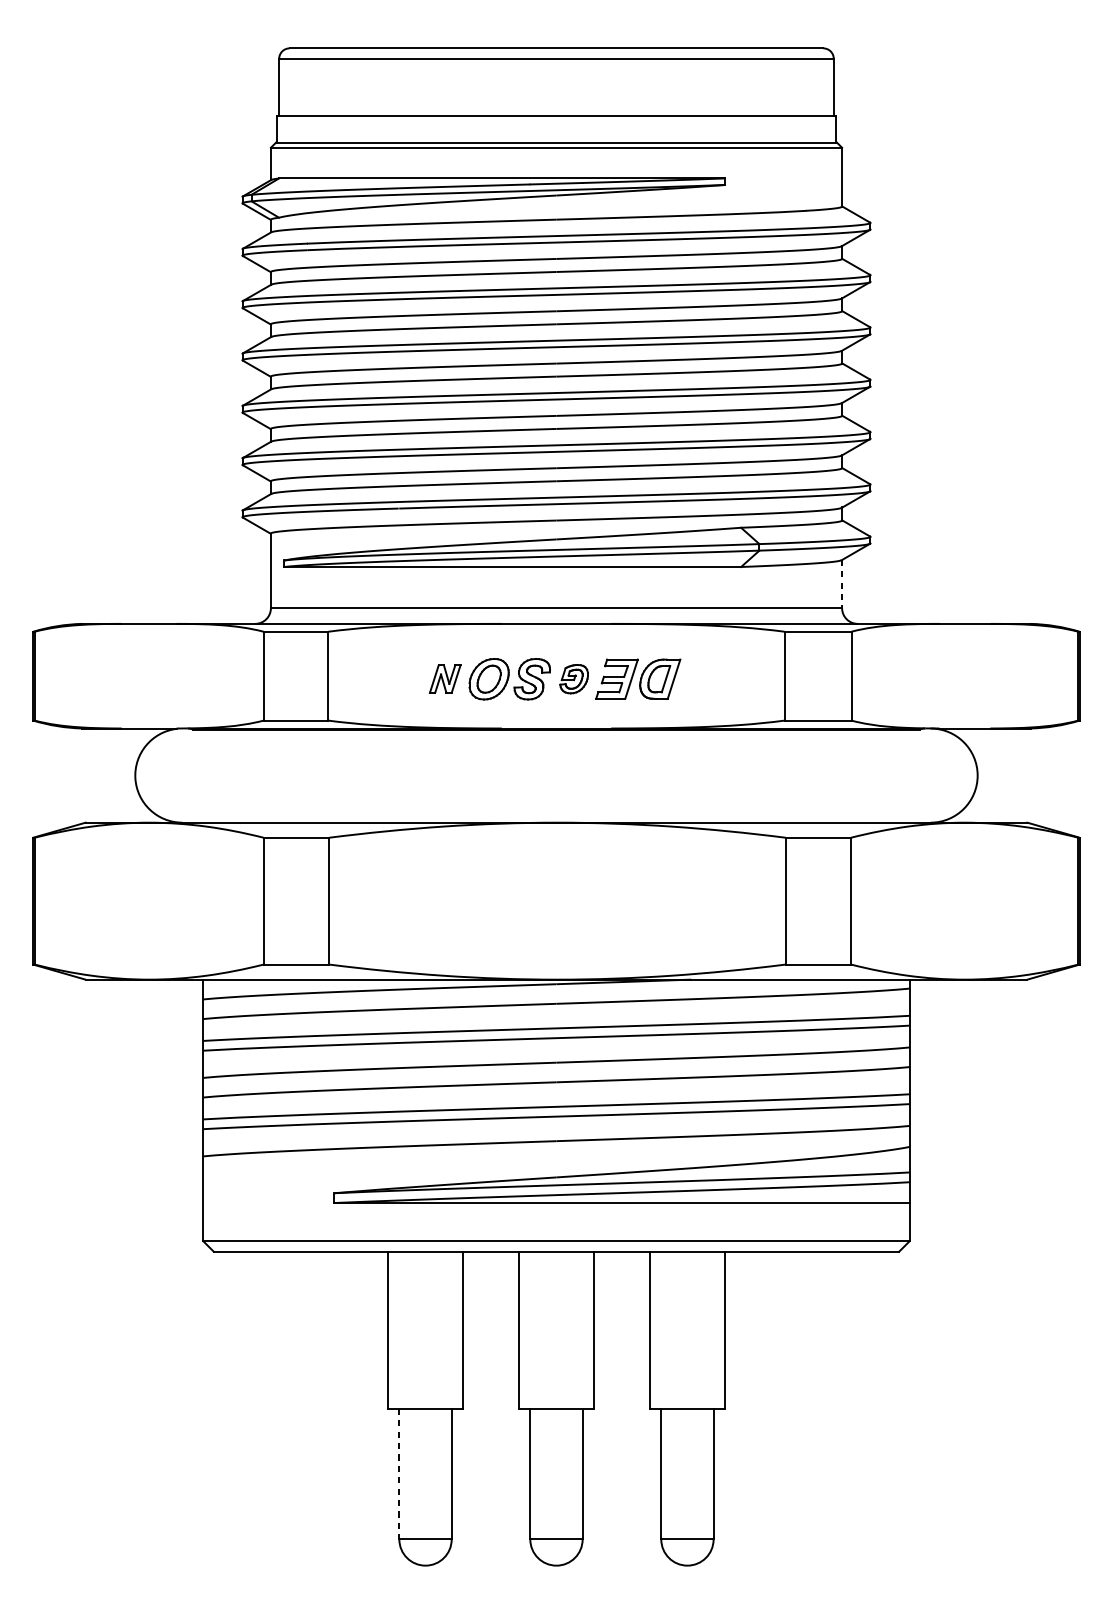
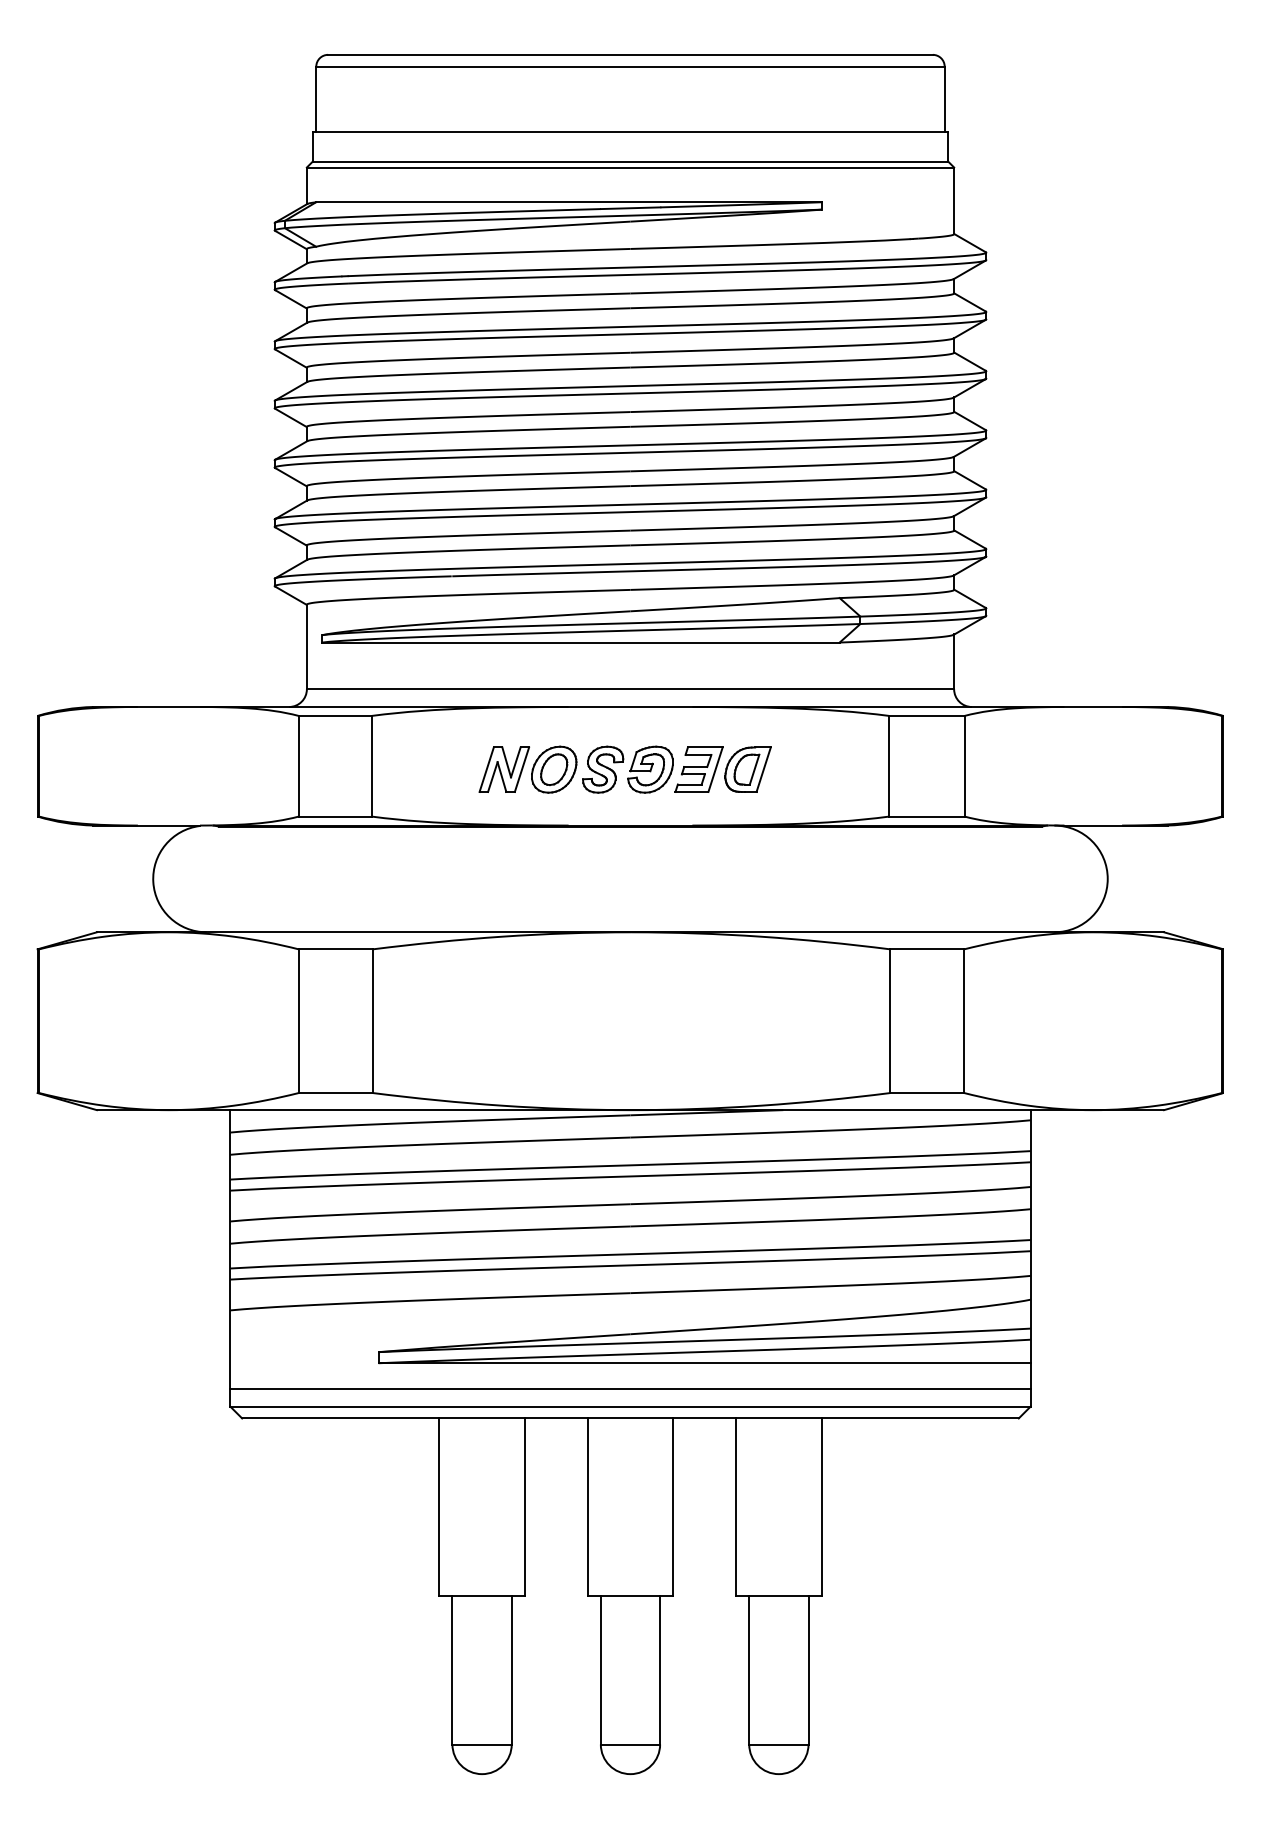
line: (842, 584) -> (954, 662), dashed -> solid
part: (445, 679) -> (504, 769), size x1.43
part: (574, 679) -> (650, 769), size x1.43
line: (556, 1225) -> (630, 1388), added
line: (399, 1474) -> (452, 1670), dashed -> solid

